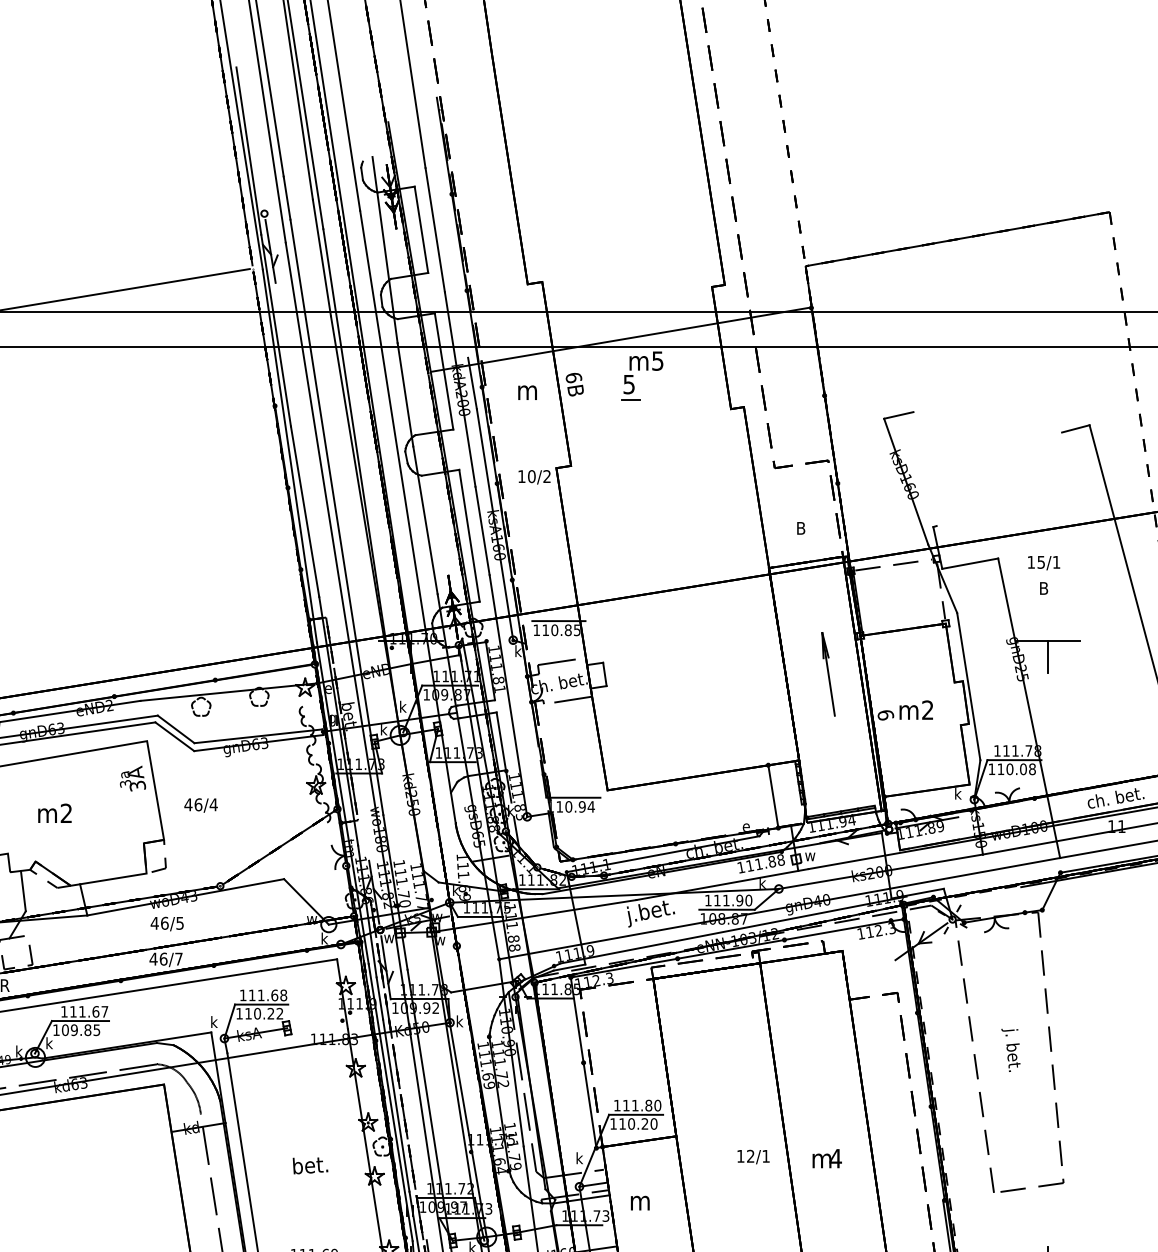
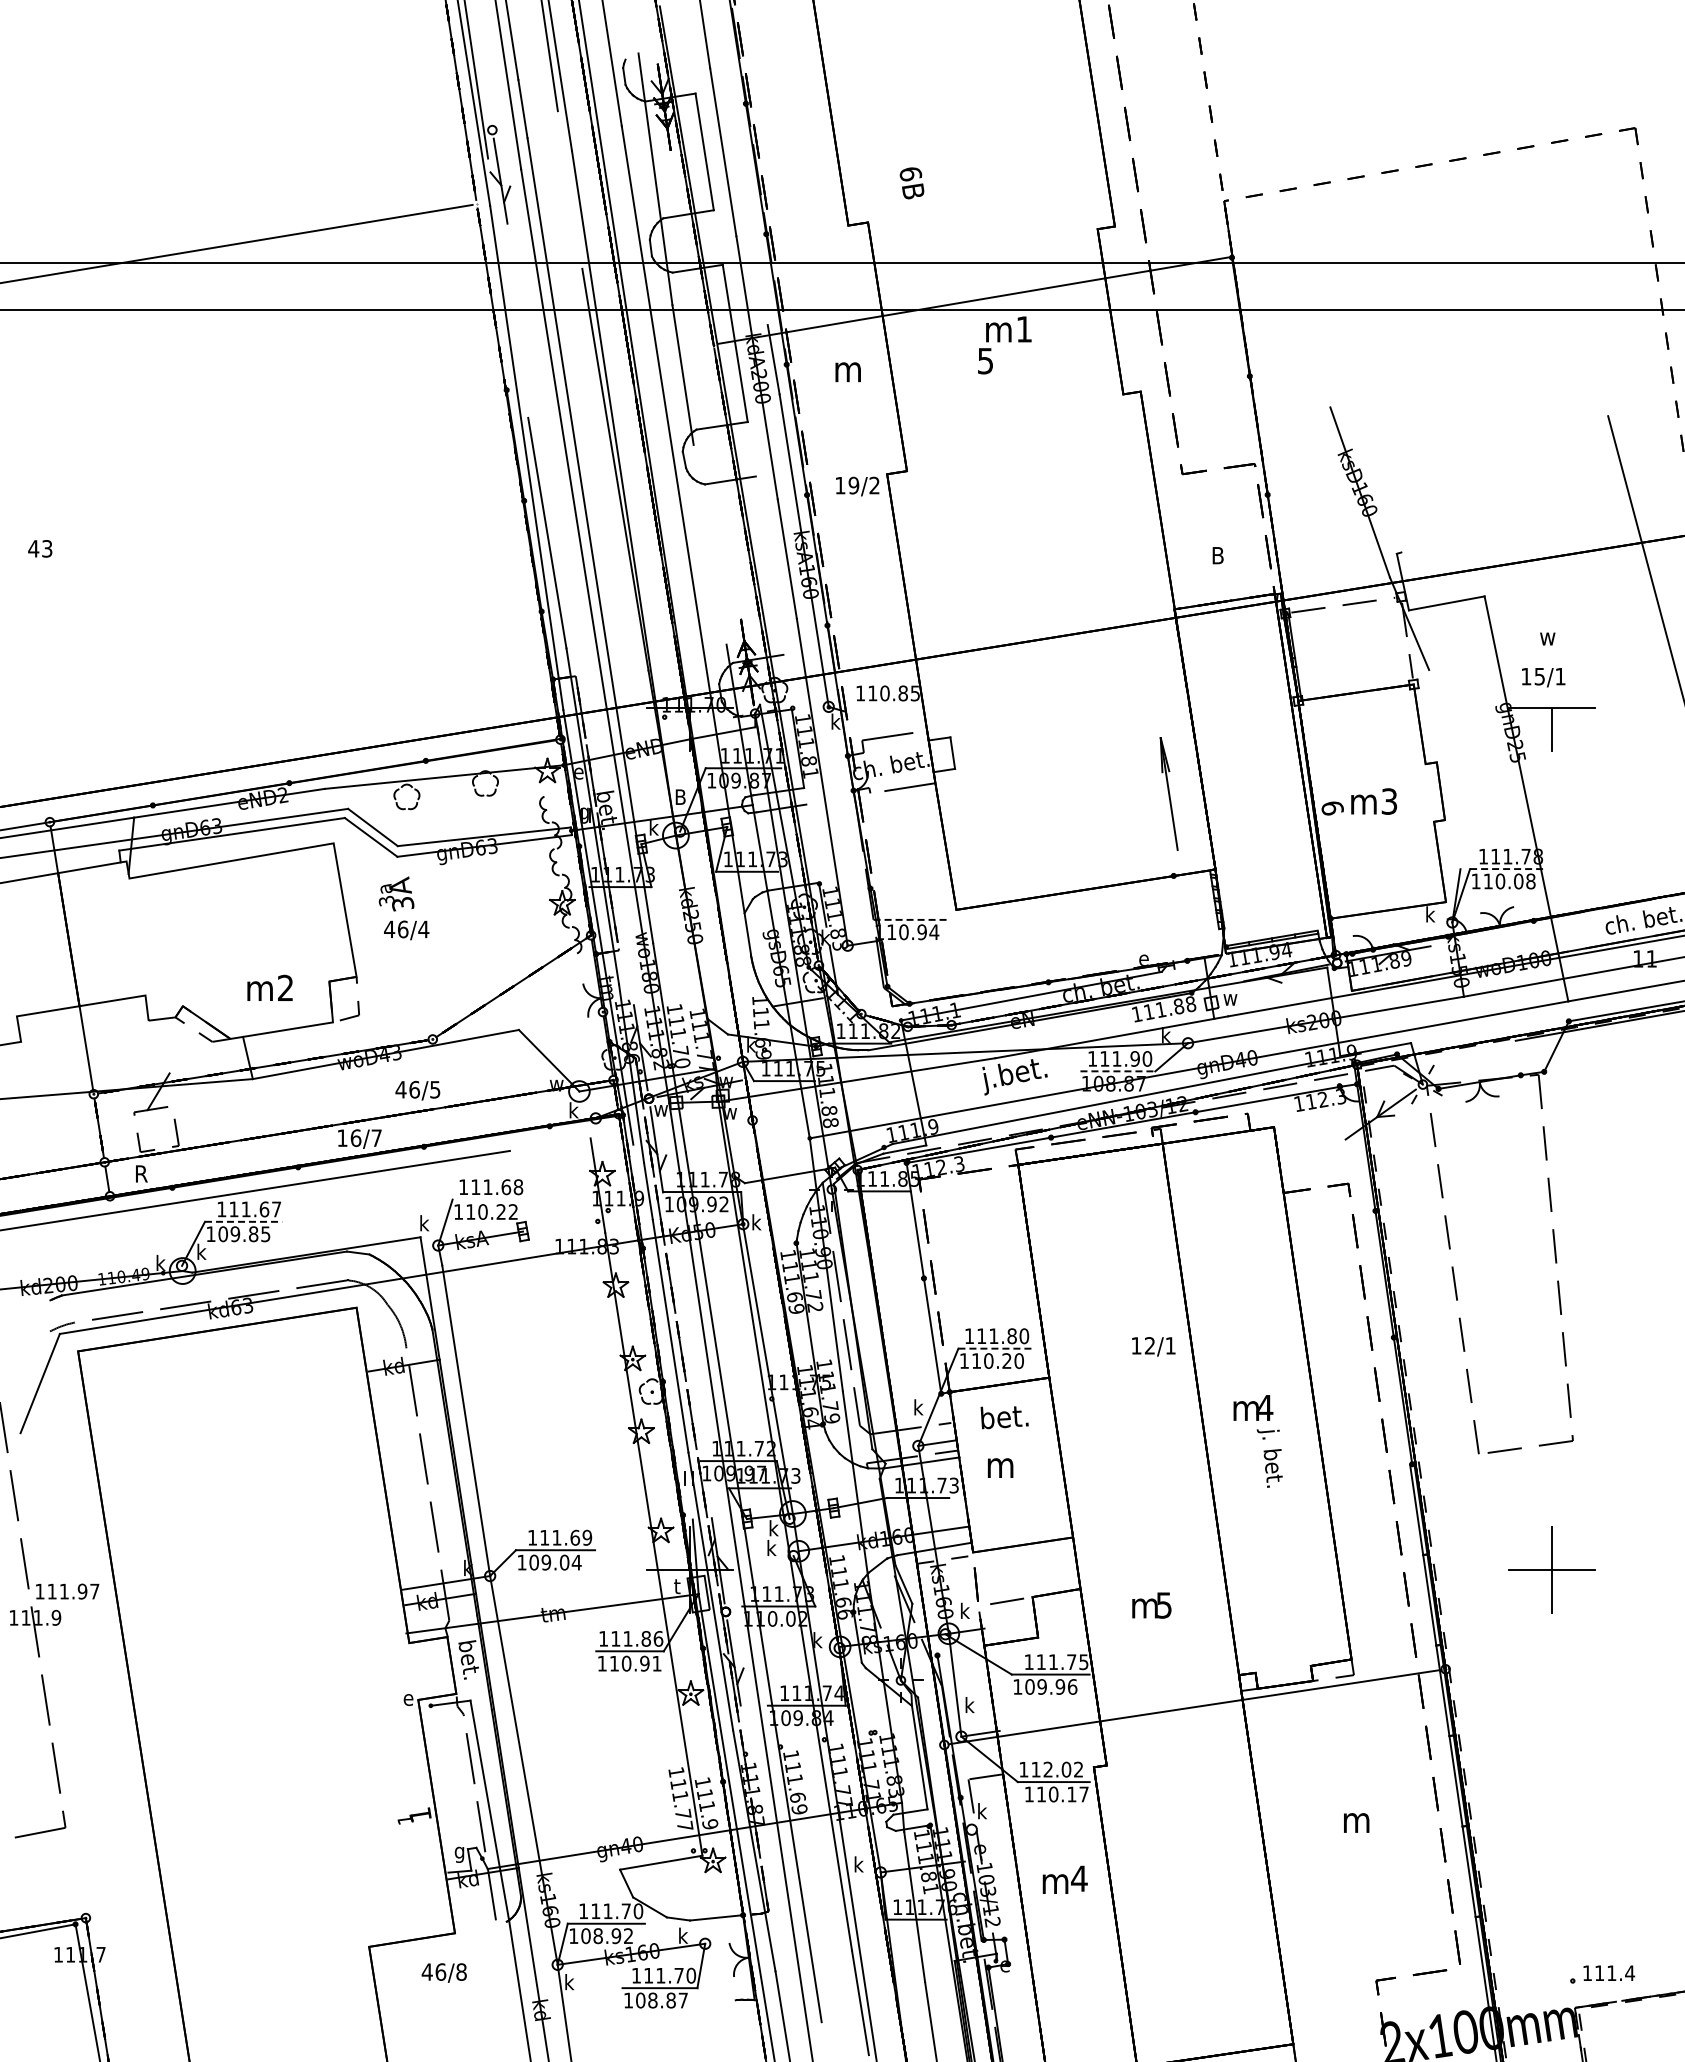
line: (957, 239) -> (1429, 164), removed
line: (321, 257) -> (569, 189), removed
line: (276, 330) -> (508, 287), removed
text: (657, 361) -> (1023, 329), m5 -> m1
text: (574, 384) -> (911, 183), moved
line: (630, 399) -> (987, 381), removed
line: (899, 415) -> (1350, 402), removed
line: (1075, 429) -> (1589, 421), removed
text: (531, 476) -> (853, 485), 10/2 -> 19/2
line: (425, 520) -> (709, 544), removed
line: (469, 535) -> (769, 565), removed
text: (1043, 563) -> (1543, 677), moved
text: (1044, 588) -> (1547, 636), B -> w
line: (558, 621) -> (890, 681), removed
part: (828, 673) -> (1168, 793), moved
line: (968, 686) -> (1444, 769), removed
text: (403, 706) -> (680, 796), k -> B
text: (927, 710) -> (1389, 801), m2 -> m3
line: (501, 741) -> (812, 843), removed
line: (1015, 760) -> (1507, 869), solid -> dashed
text: (132, 778) -> (396, 893), moved
line: (773, 795) -> (1180, 917), removed
line: (573, 797) -> (910, 919), solid -> dashed
text: (54, 812) -> (269, 987), moved
line: (23, 890) -> (166, 1045), removed
line: (727, 909) -> (1118, 1071), solid -> dashed
text: (166, 923) -> (417, 1090), moved
text: (153, 958) -> (342, 1137), 46/7 -> 16/7
line: (306, 963) -> (549, 1144), removed
line: (261, 1004) -> (488, 1199), removed
line: (80, 1020) -> (243, 1221), solid -> dashed
text: (1010, 1050) -> (1269, 1458), moved
line: (390, 1102) -> (662, 1331), removed
line: (635, 1114) -> (994, 1348), solid -> dashed
text: (753, 1156) -> (1153, 1346), moved
text: (310, 1165) -> (1004, 1417), moved

